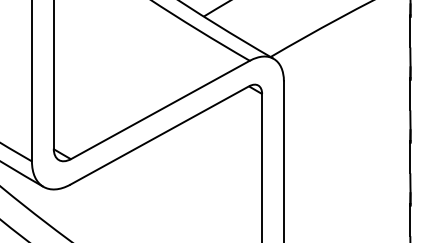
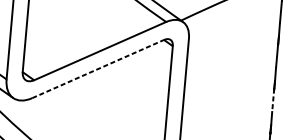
line: (160, 135) -> (98, 69), solid -> dashed
line: (410, 157) -> (273, 99), solid -> dashed

